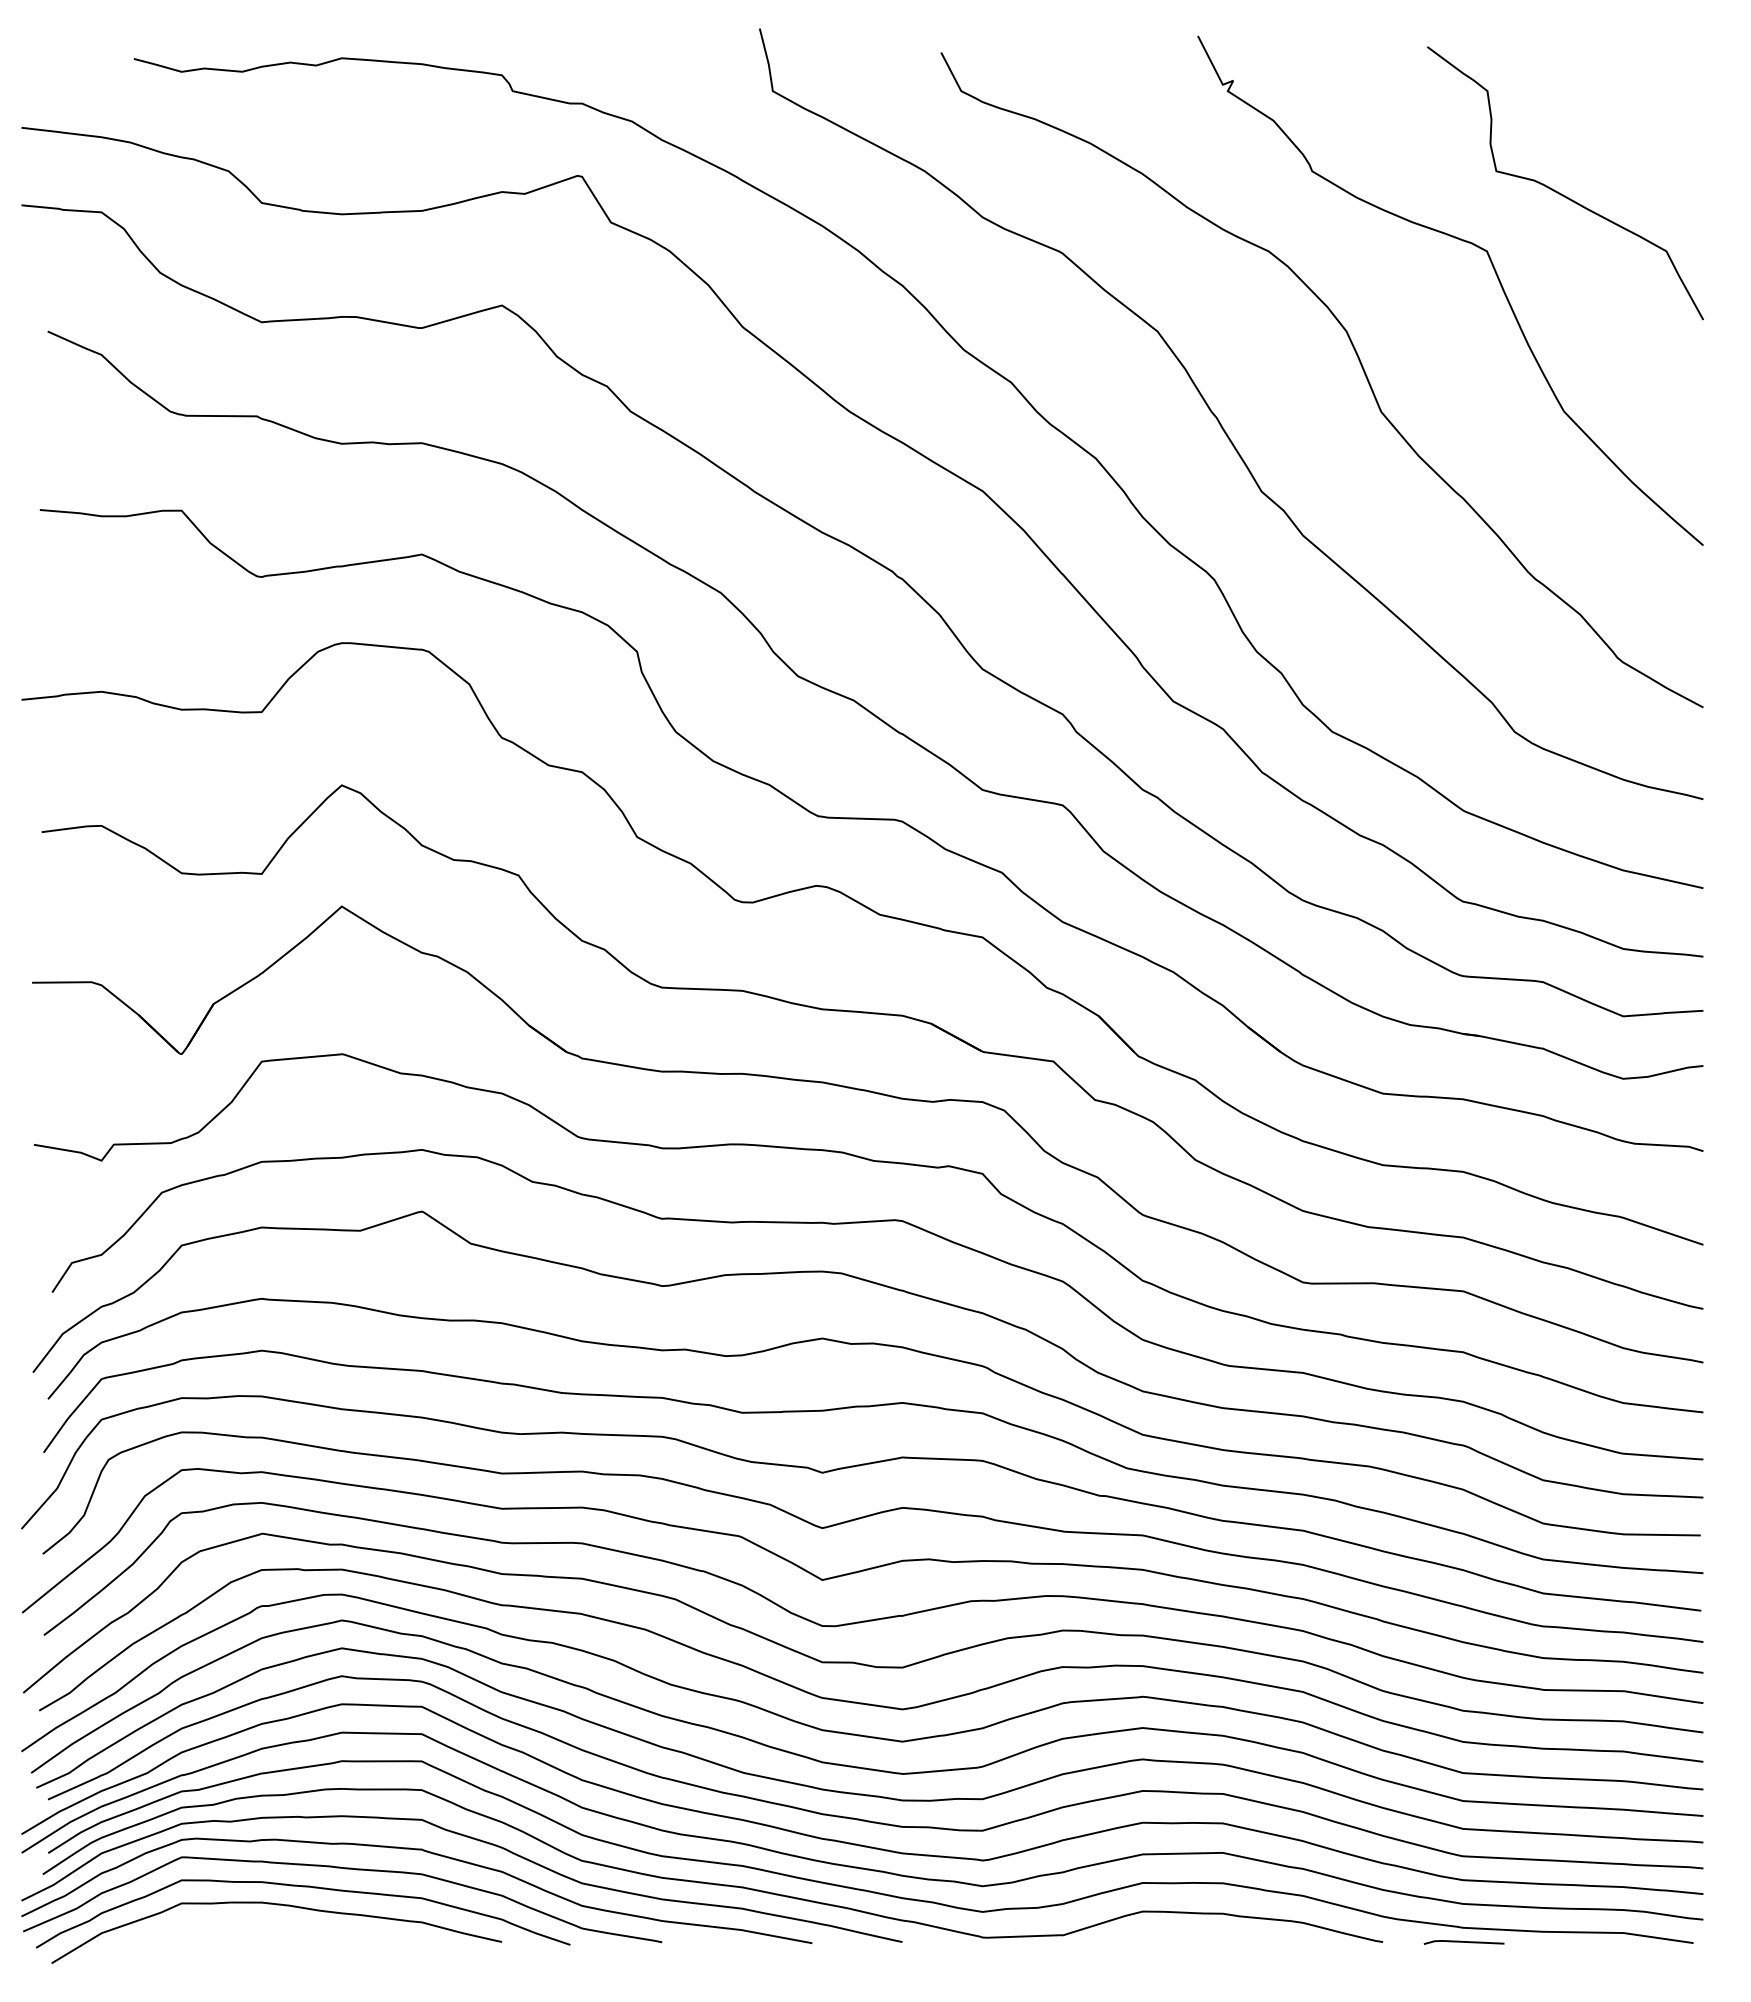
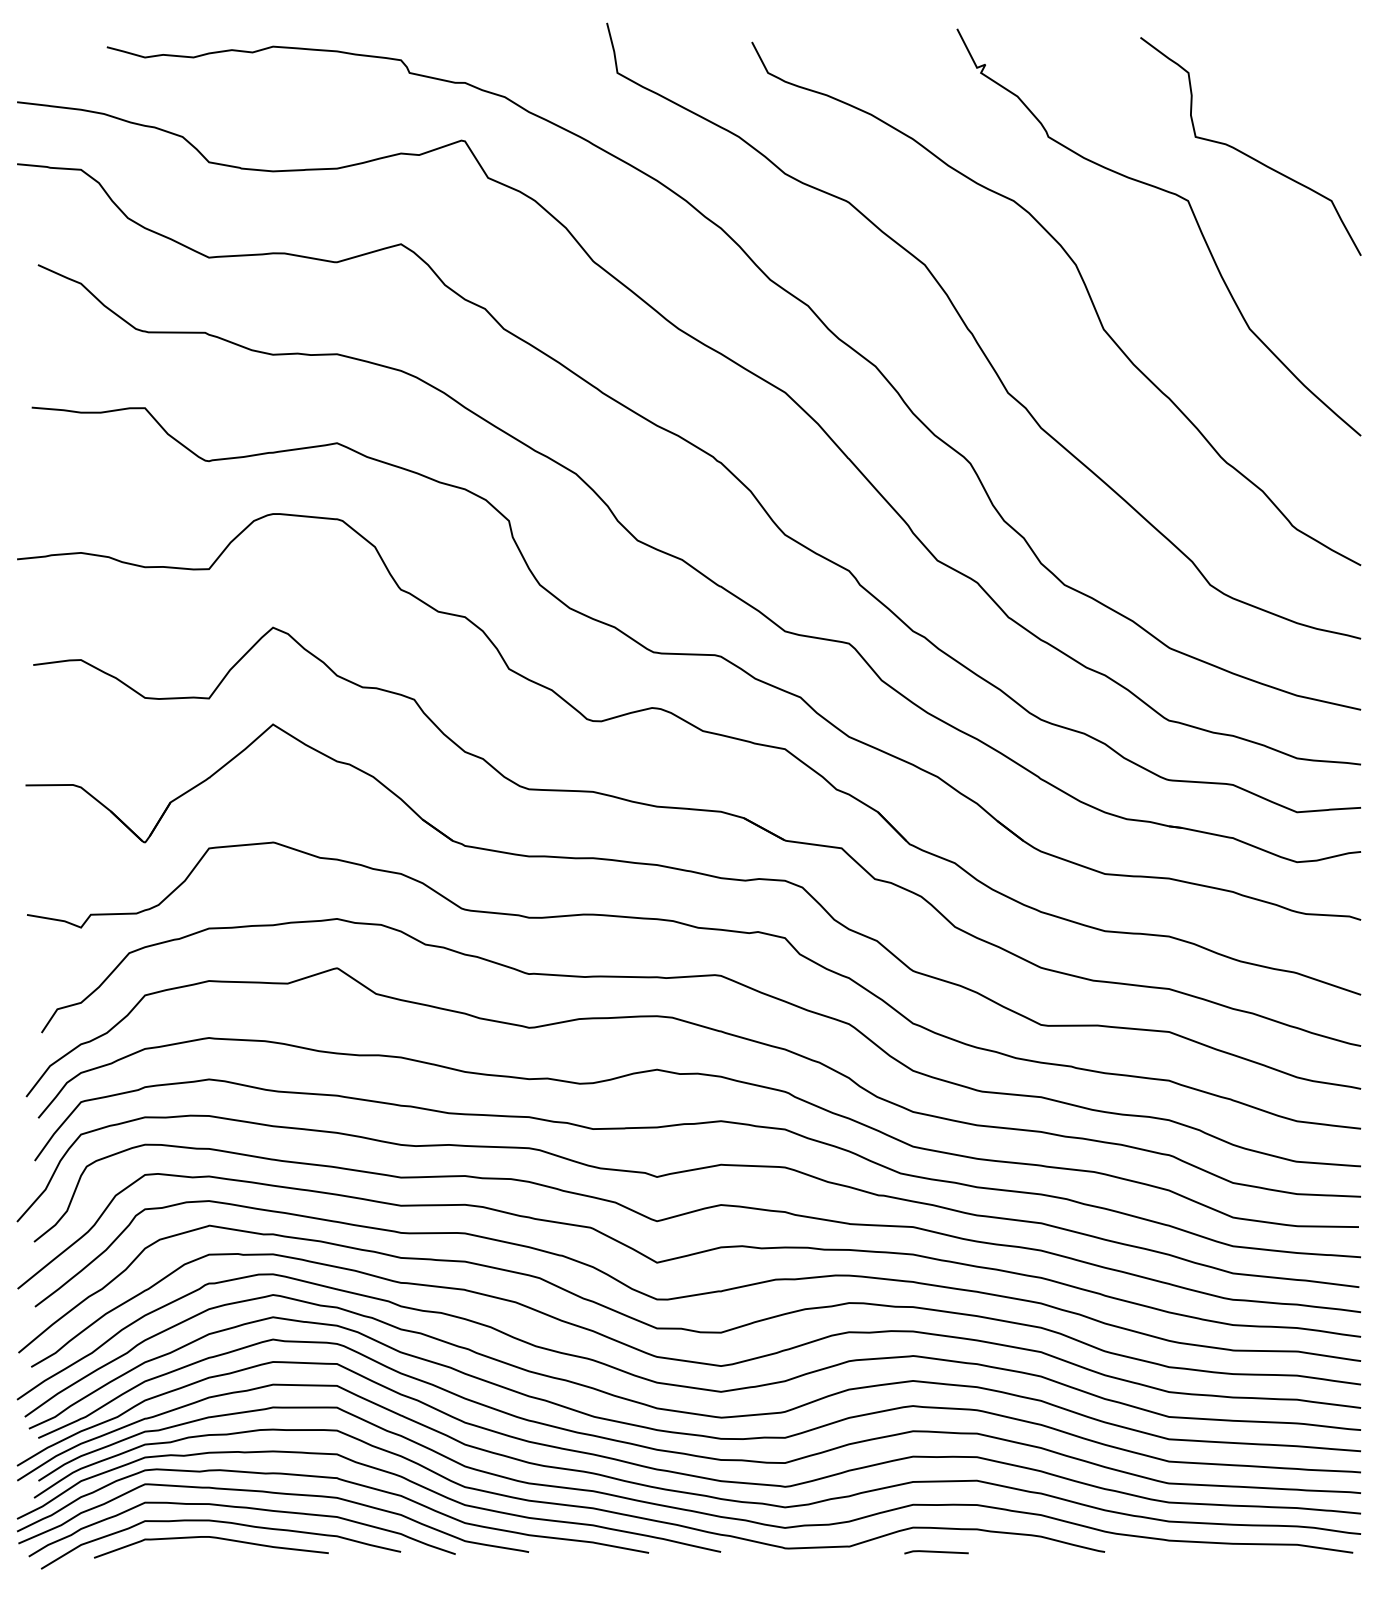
curve: (264, 1924) -> (211, 1537), added
line: (1463, 1942) -> (936, 1552), moved

